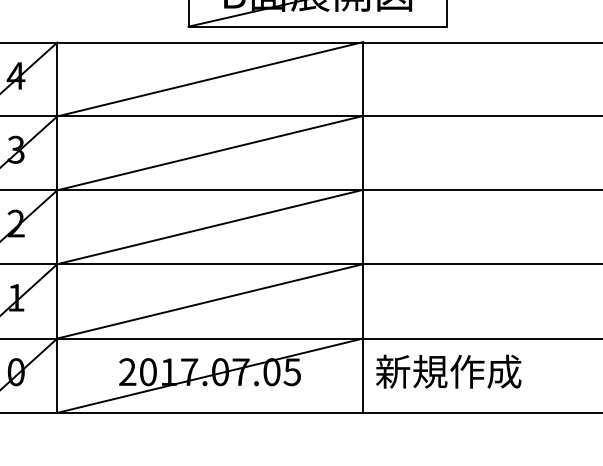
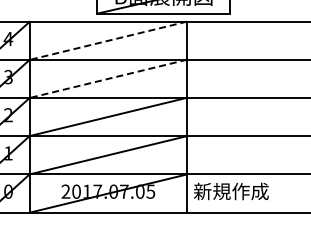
line: (208, 78) -> (107, 40), solid -> dashed
line: (208, 152) -> (107, 78), solid -> dashed

